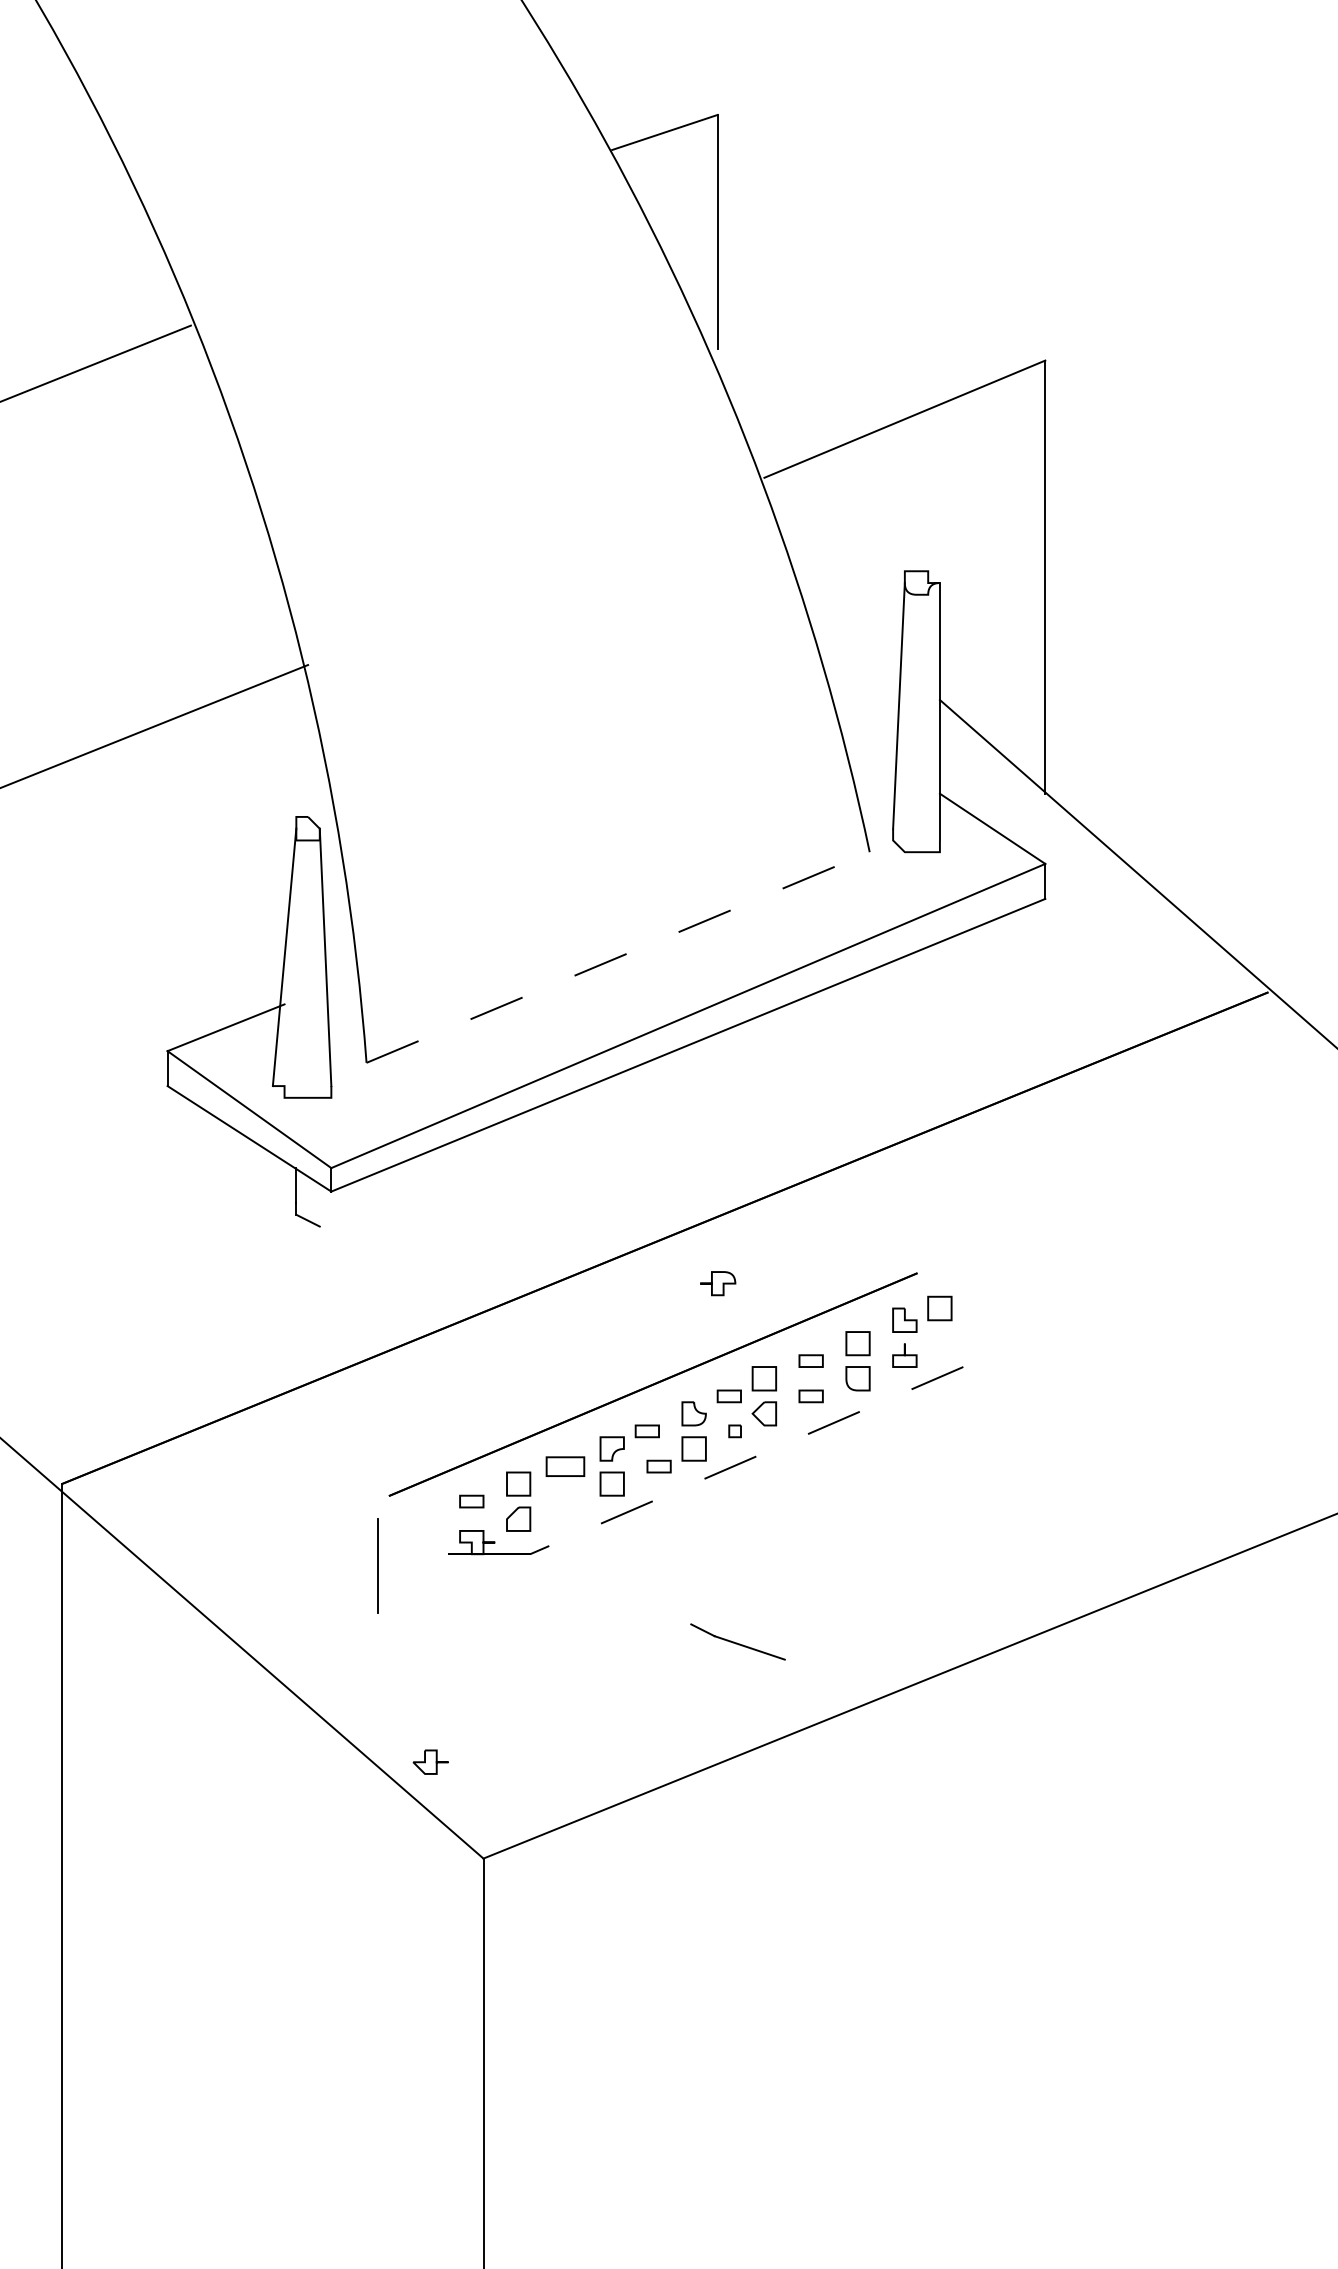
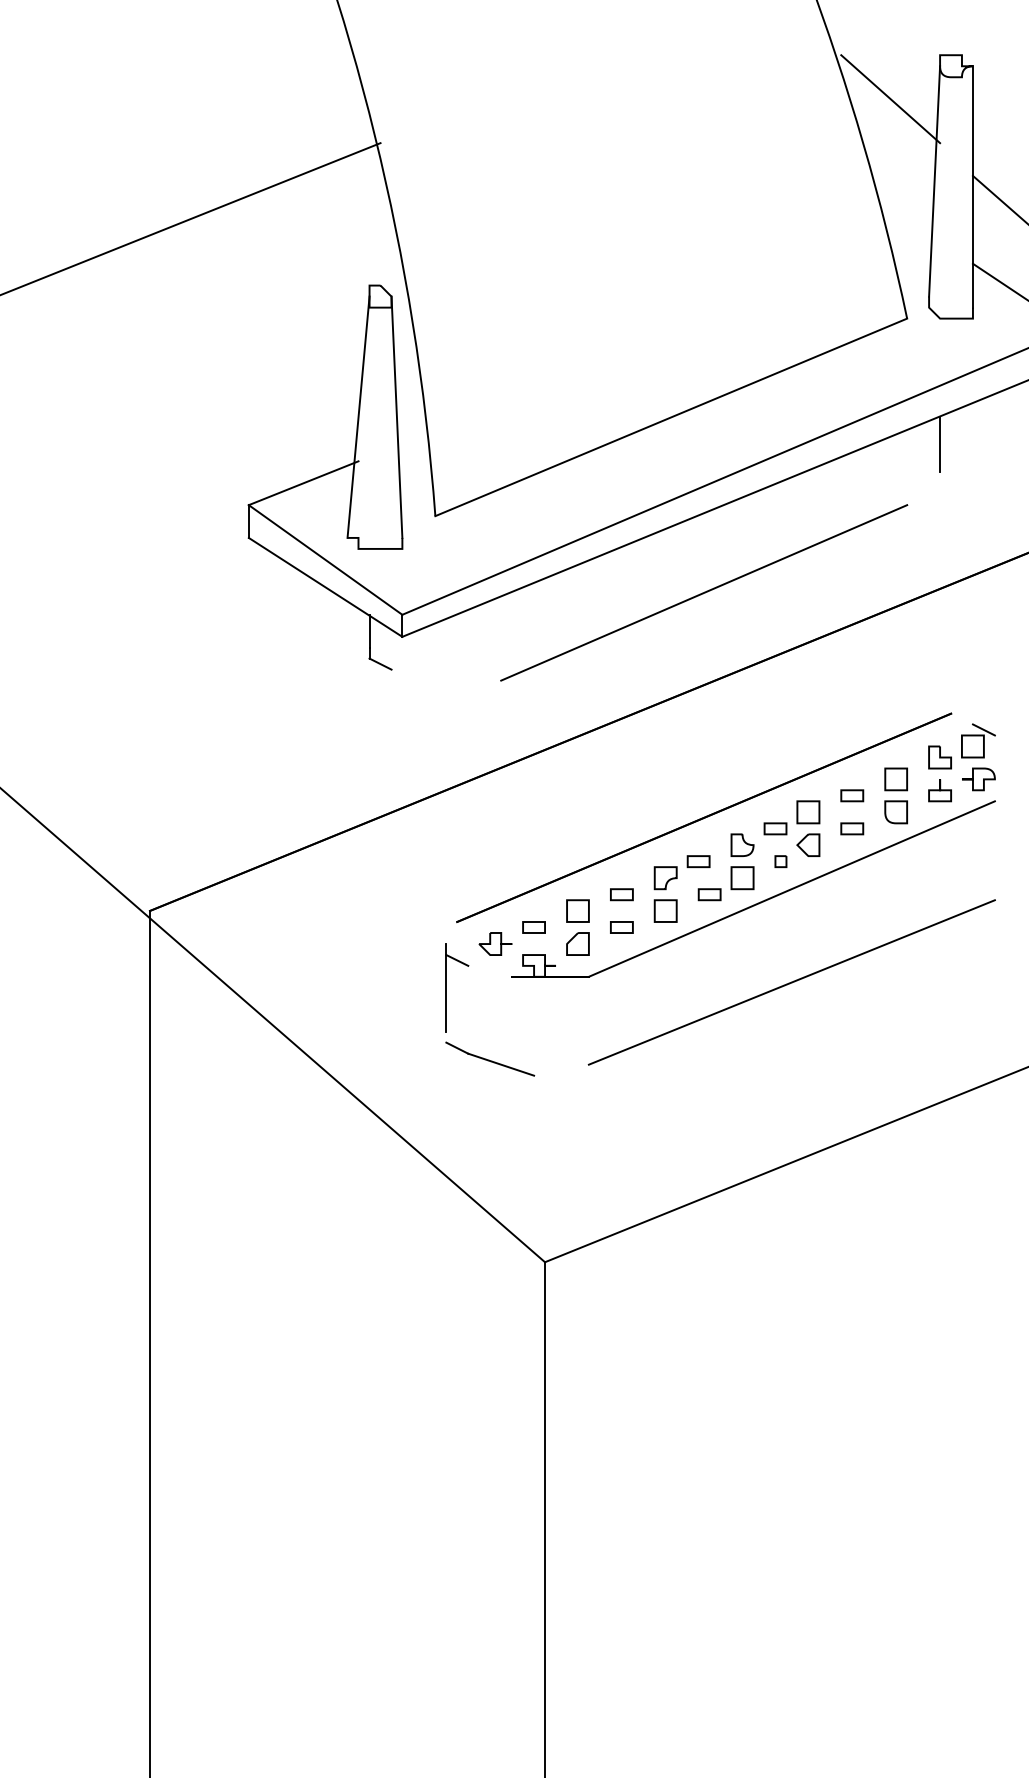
line: (851, 618) -> (890, 99), added
line: (618, 957) -> (671, 417), dashed -> solid
line: (904, 986) -> (939, 444), added
line: (652, 1144) -> (703, 592), added
part: (718, 1283) -> (979, 779), moved
line: (951, 1290) -> (983, 729), added
line: (746, 1460) -> (791, 888), dashed -> solid
part: (565, 1466) -> (621, 894), size x0.62
part: (565, 1501) -> (621, 927), added
line: (389, 1536) -> (456, 960), added
line: (746, 1559) -> (791, 981), added
part: (737, 1641) -> (489, 1058), moved
part: (430, 1761) -> (495, 943), moved

